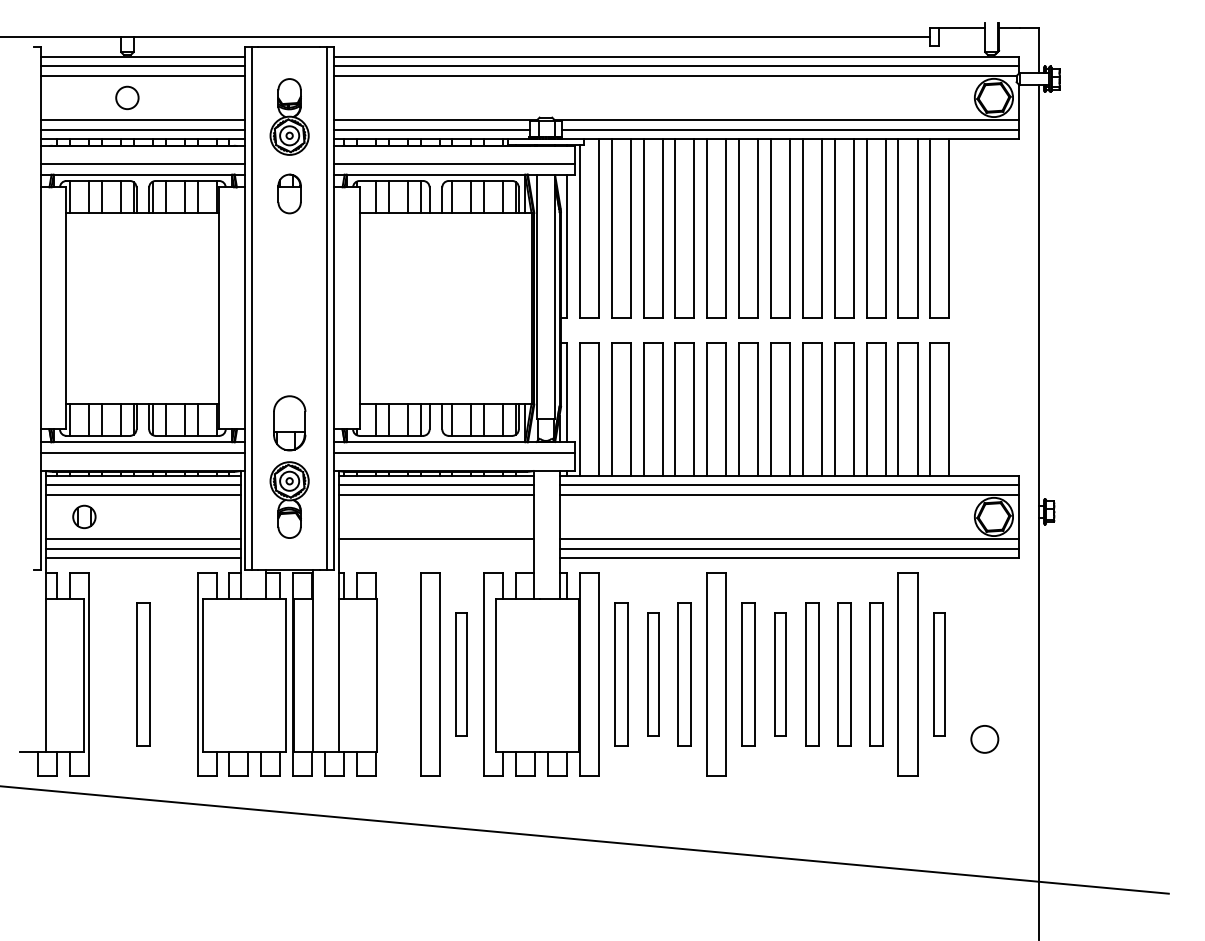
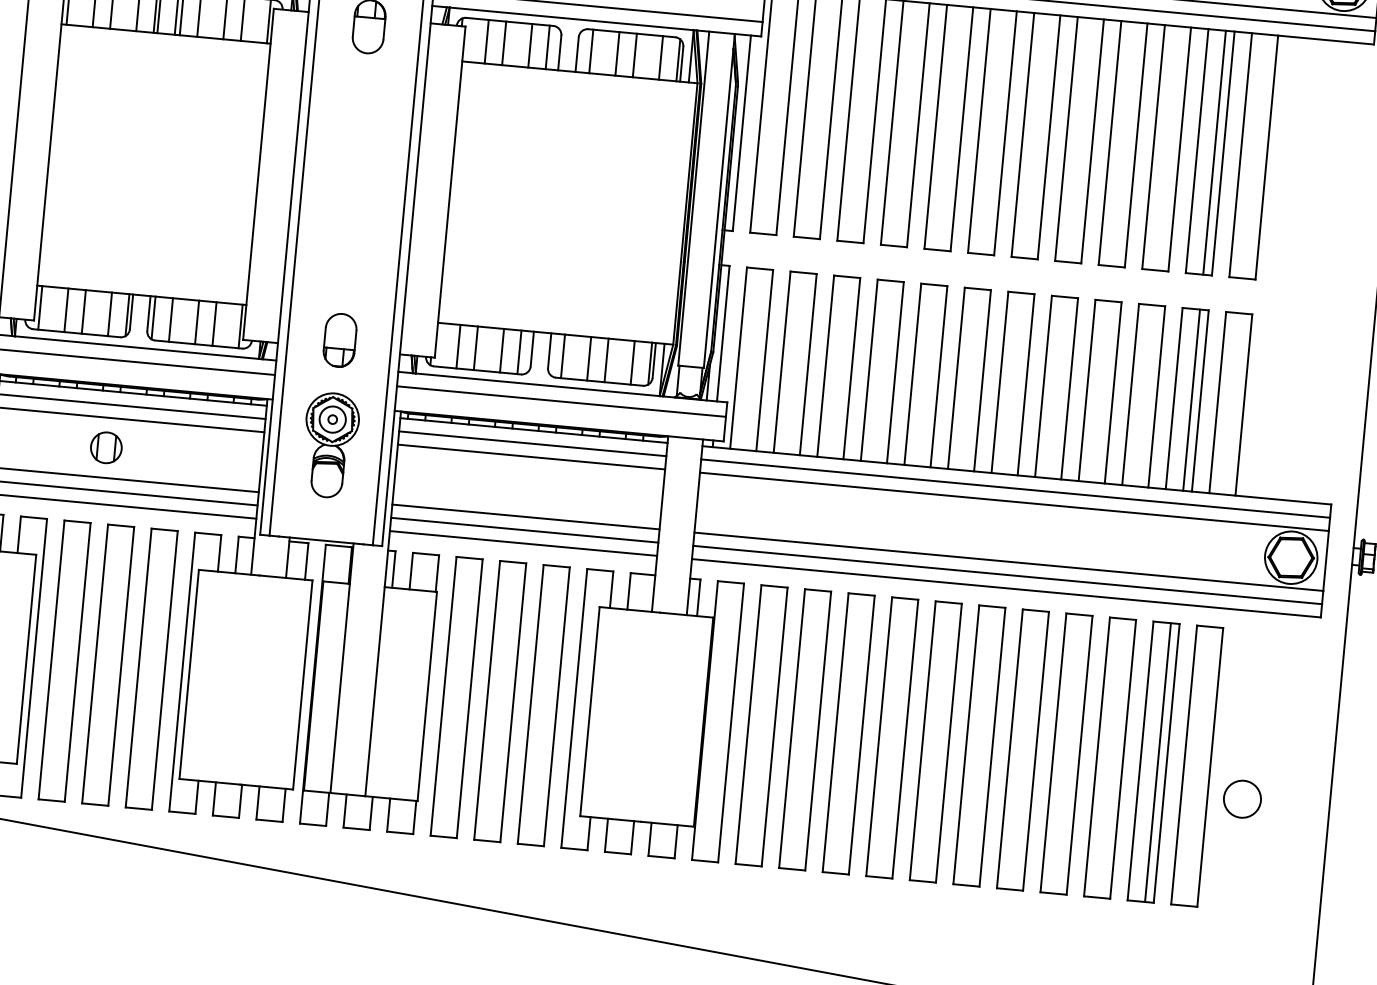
line: (911, 228) -> (1215, 152), added
line: (911, 409) -> (1192, 400), added
part: (289, 423) -> (339, 340), size x0.71
part: (84, 516) -> (106, 447), moved
line: (436, 548) -> (525, 530), added
line: (436, 558) -> (523, 543), added
part: (111, 674) -> (64, 661), added
part: (143, 674) -> (108, 665), size x1.43
part: (175, 674) -> (152, 669), added
part: (398, 674) -> (457, 697), added
part: (461, 674) -> (543, 705), size x1.67
part: (621, 674) -> (761, 725), size x1.43
part: (653, 674) -> (805, 729), size x1.67
part: (684, 674) -> (848, 733), size x1.43
part: (748, 674) -> (935, 742), size x1.43
part: (780, 674) -> (979, 746), size x1.67
part: (812, 674) -> (1023, 750), size x1.43
part: (844, 674) -> (1066, 754), size x1.43
part: (876, 674) -> (1110, 758), size x1.43
line: (911, 674) -> (1158, 762), added
part: (939, 674) -> (1196, 766), size x1.67
circle: (984, 739) -> (1241, 799), moved

